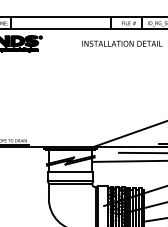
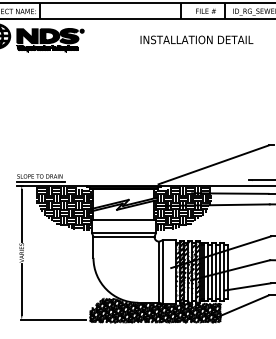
hatch: (28, 163) -> (64, 208), added
hatch: (112, 163) -> (183, 208), added

